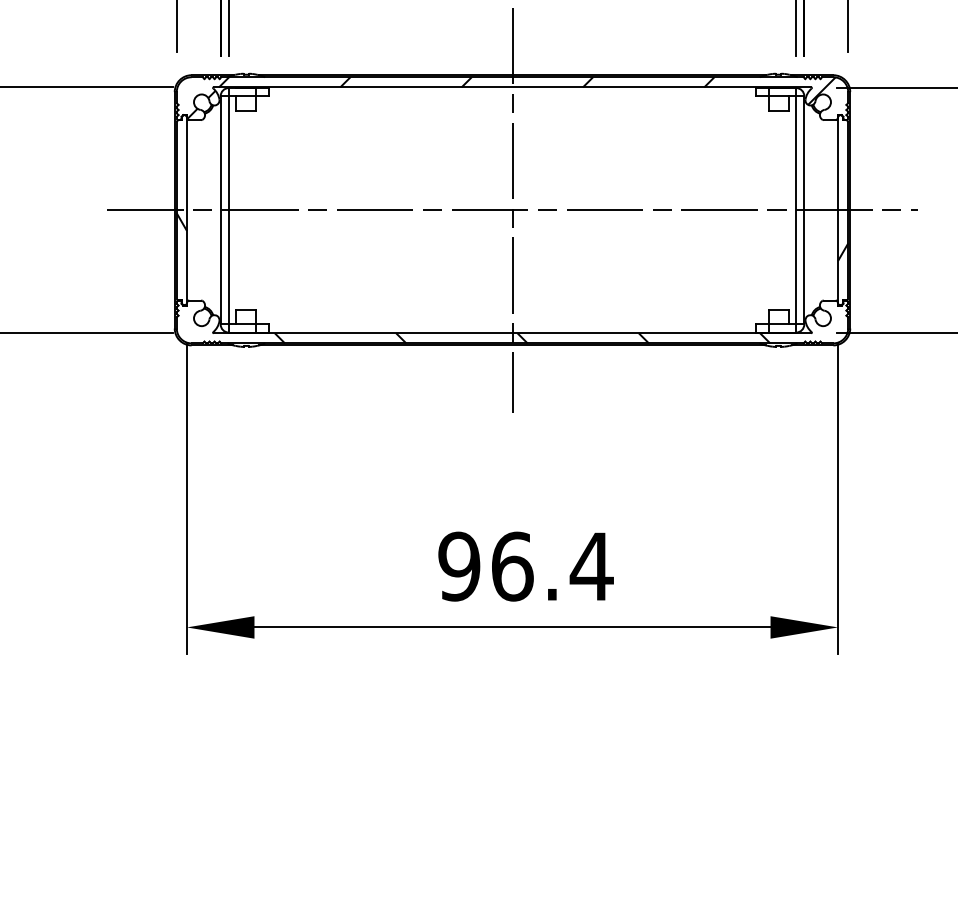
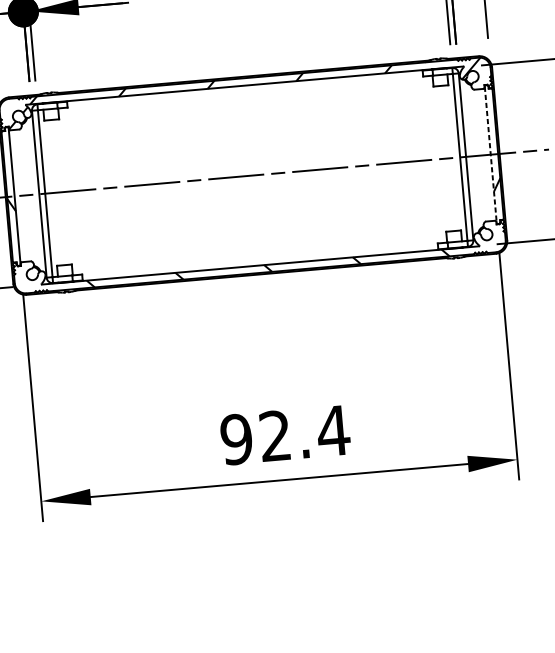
line: (512, 209) -> (252, 174), removed
line: (838, 210) -> (491, 154), solid -> dashed
text: (512, 566) -> (275, 435), 96.4 -> 92.4

